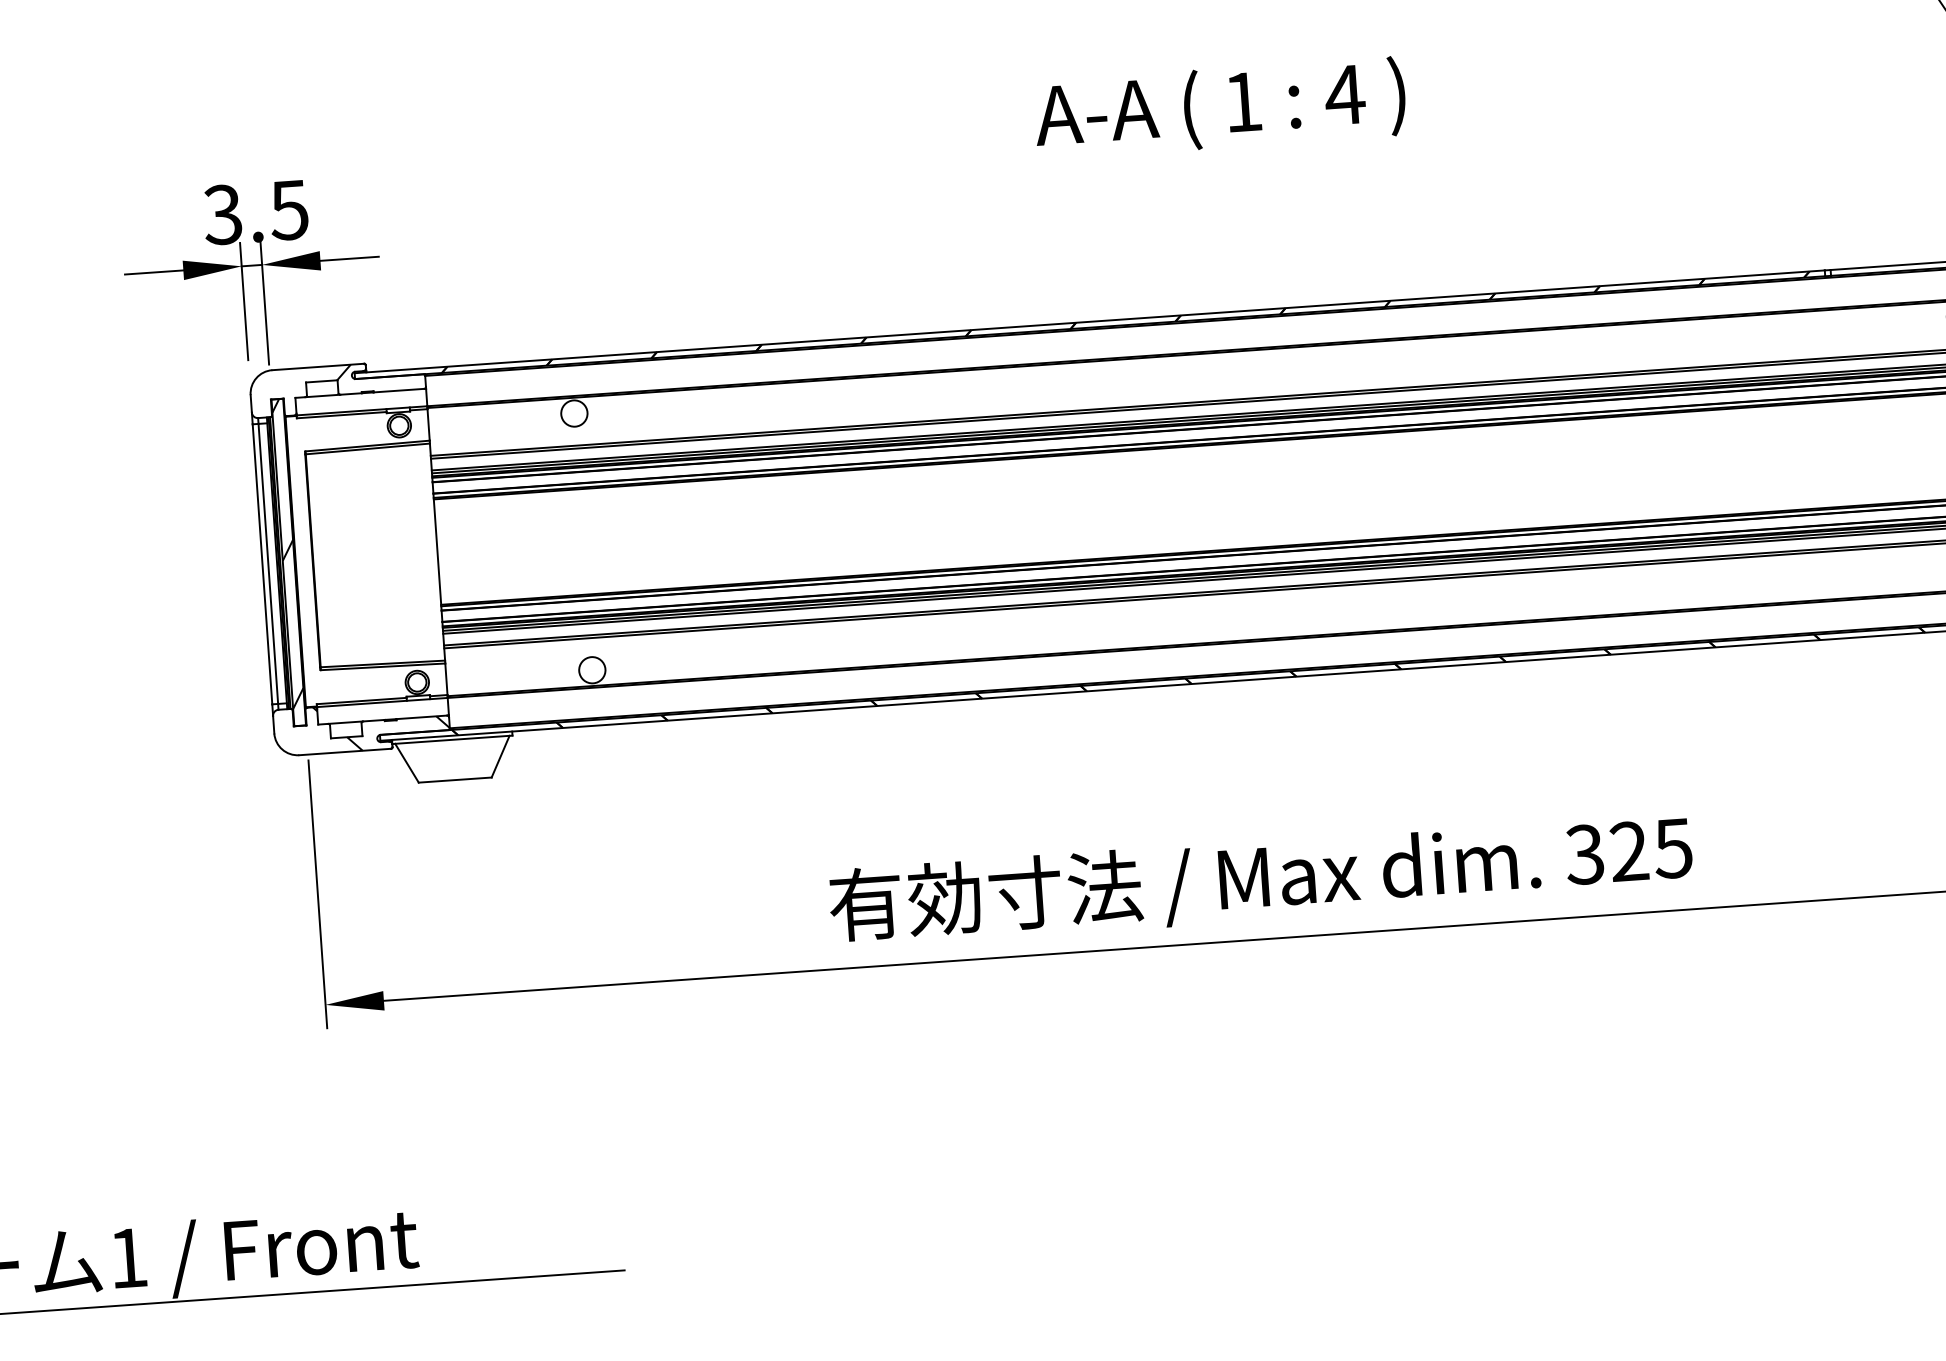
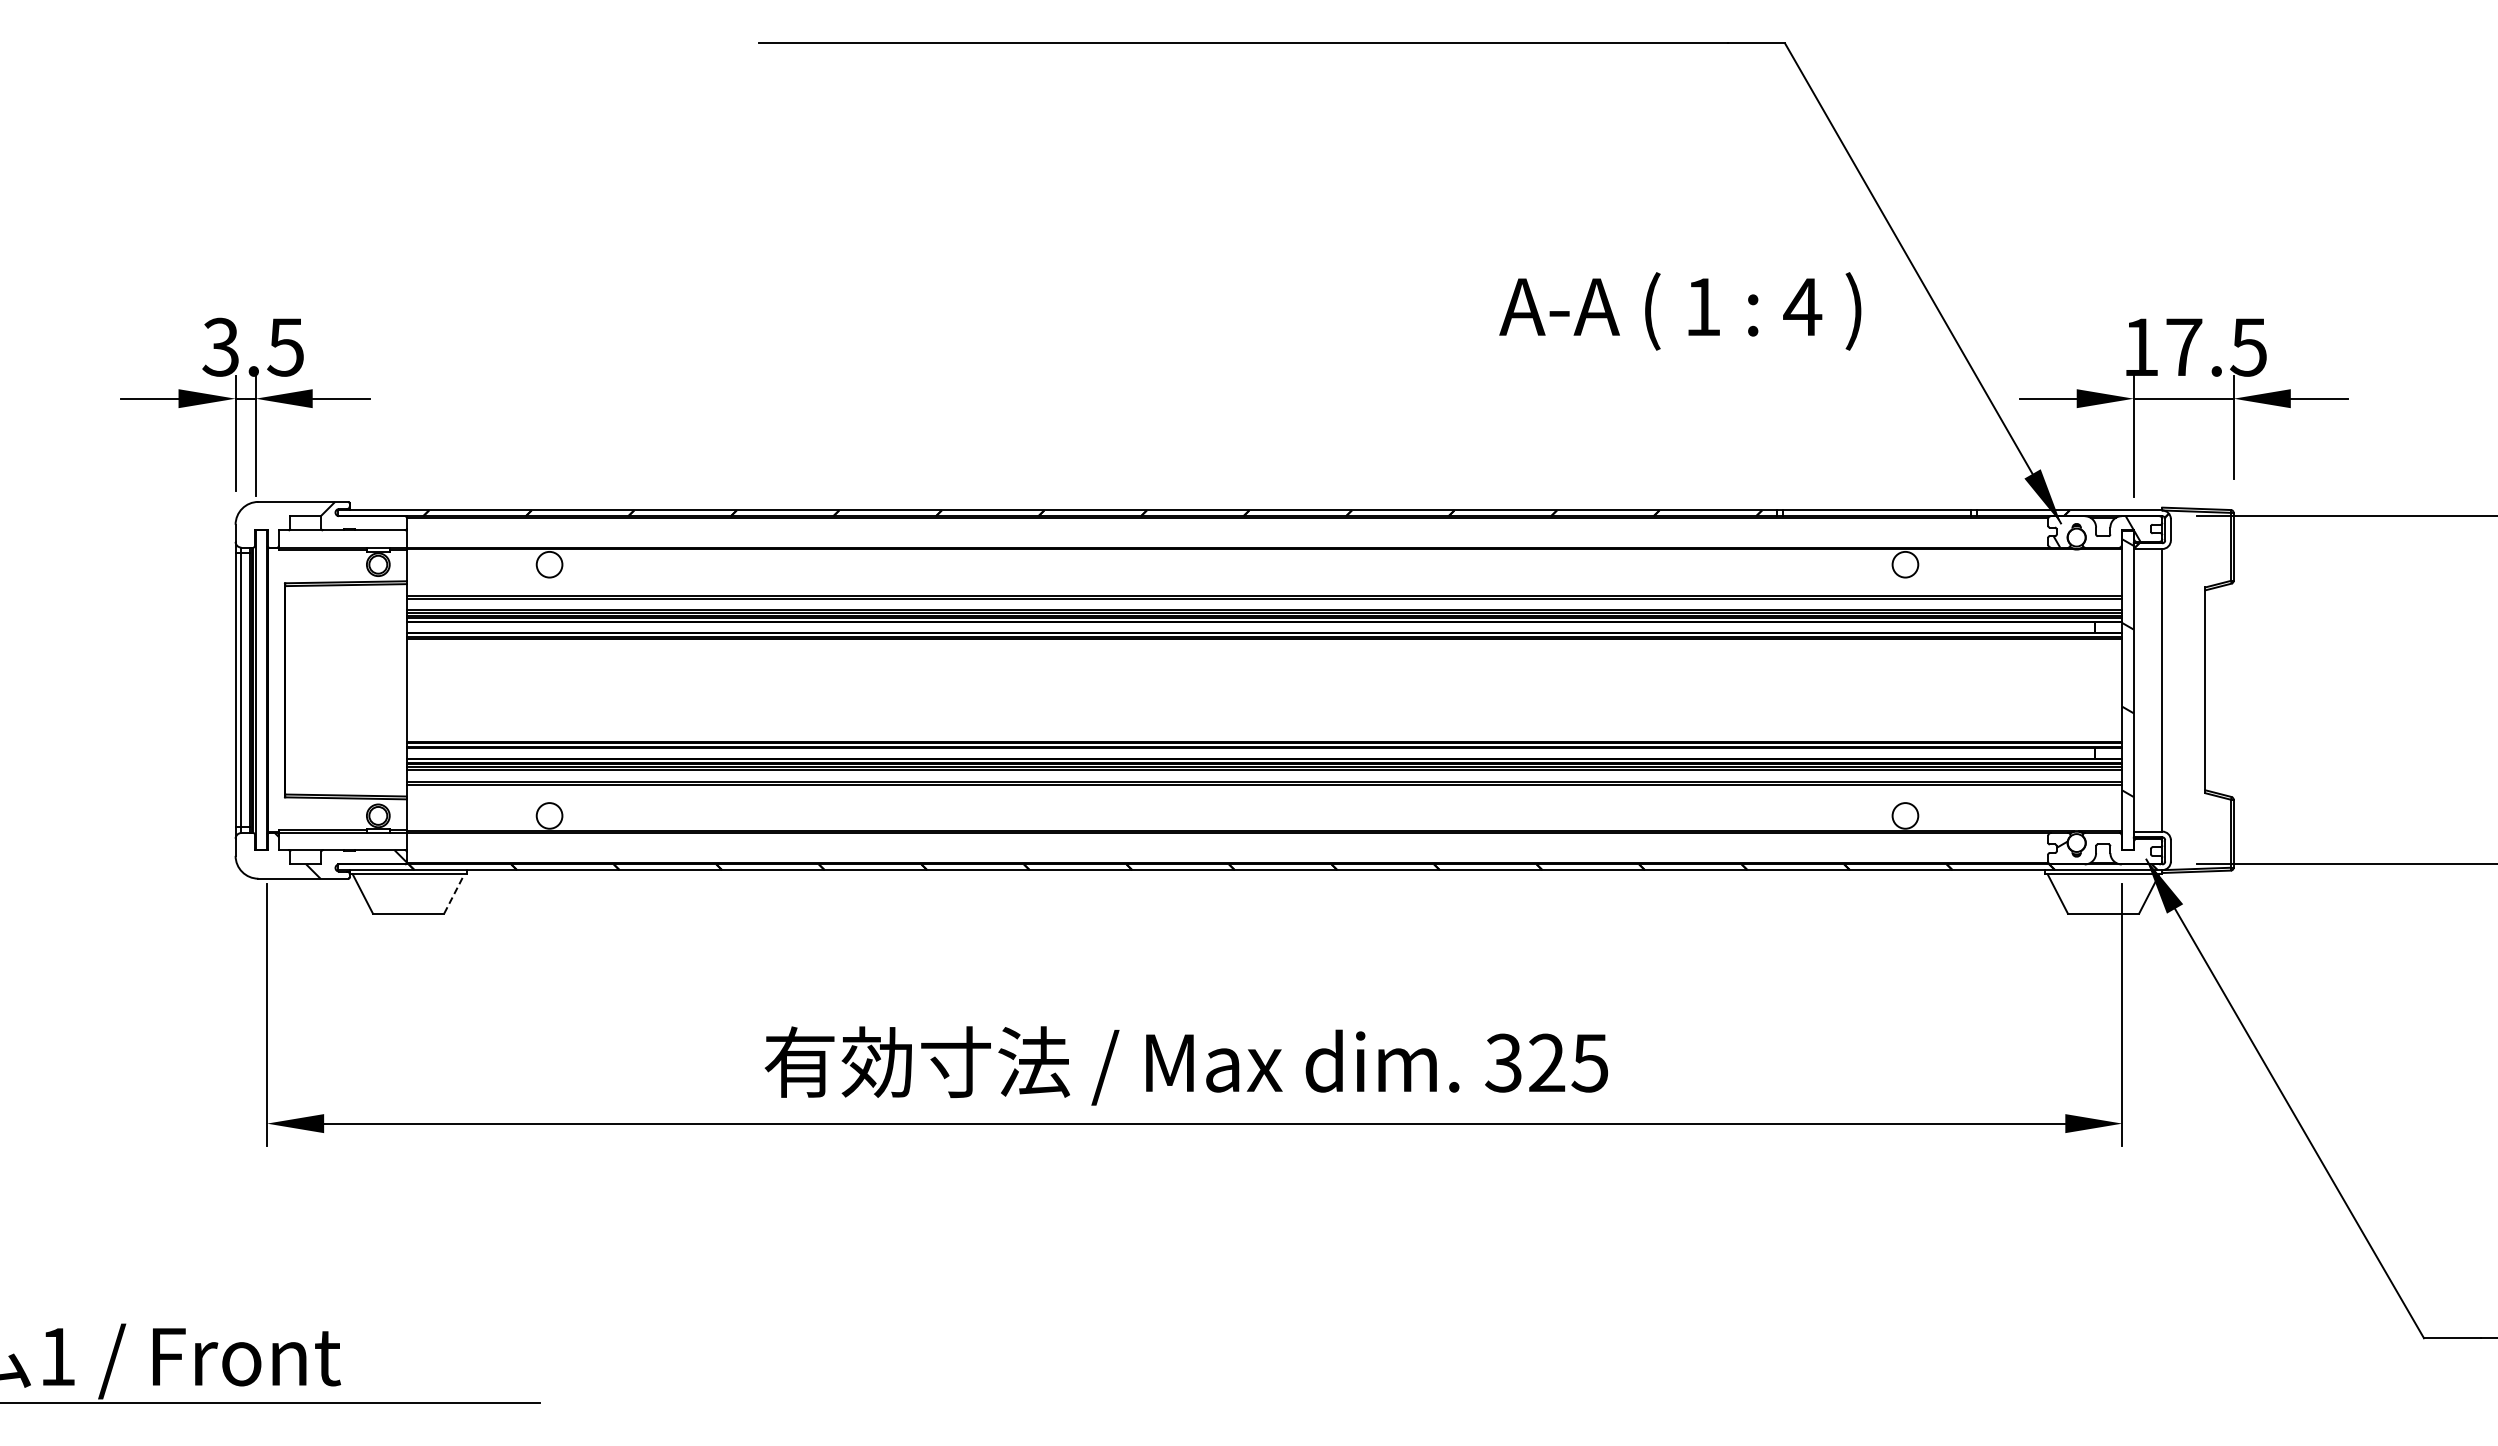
text: (1220, 108) -> (1680, 311), moved
hatch: (288, 553) -> (261, 681), removed
line: (500, 756) -> (454, 893), solid -> dashed

